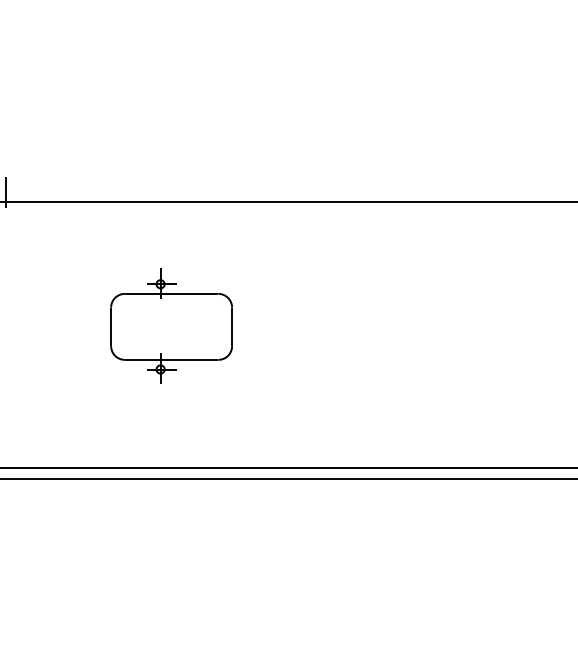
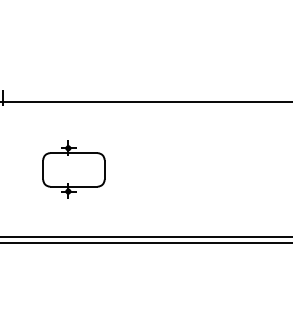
part: (170, 326) -> (73, 169), moved

